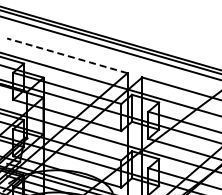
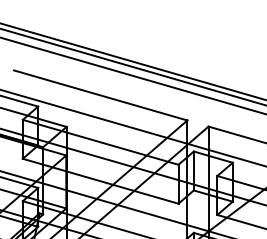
line: (67, 55) -> (100, 94), dashed -> solid

